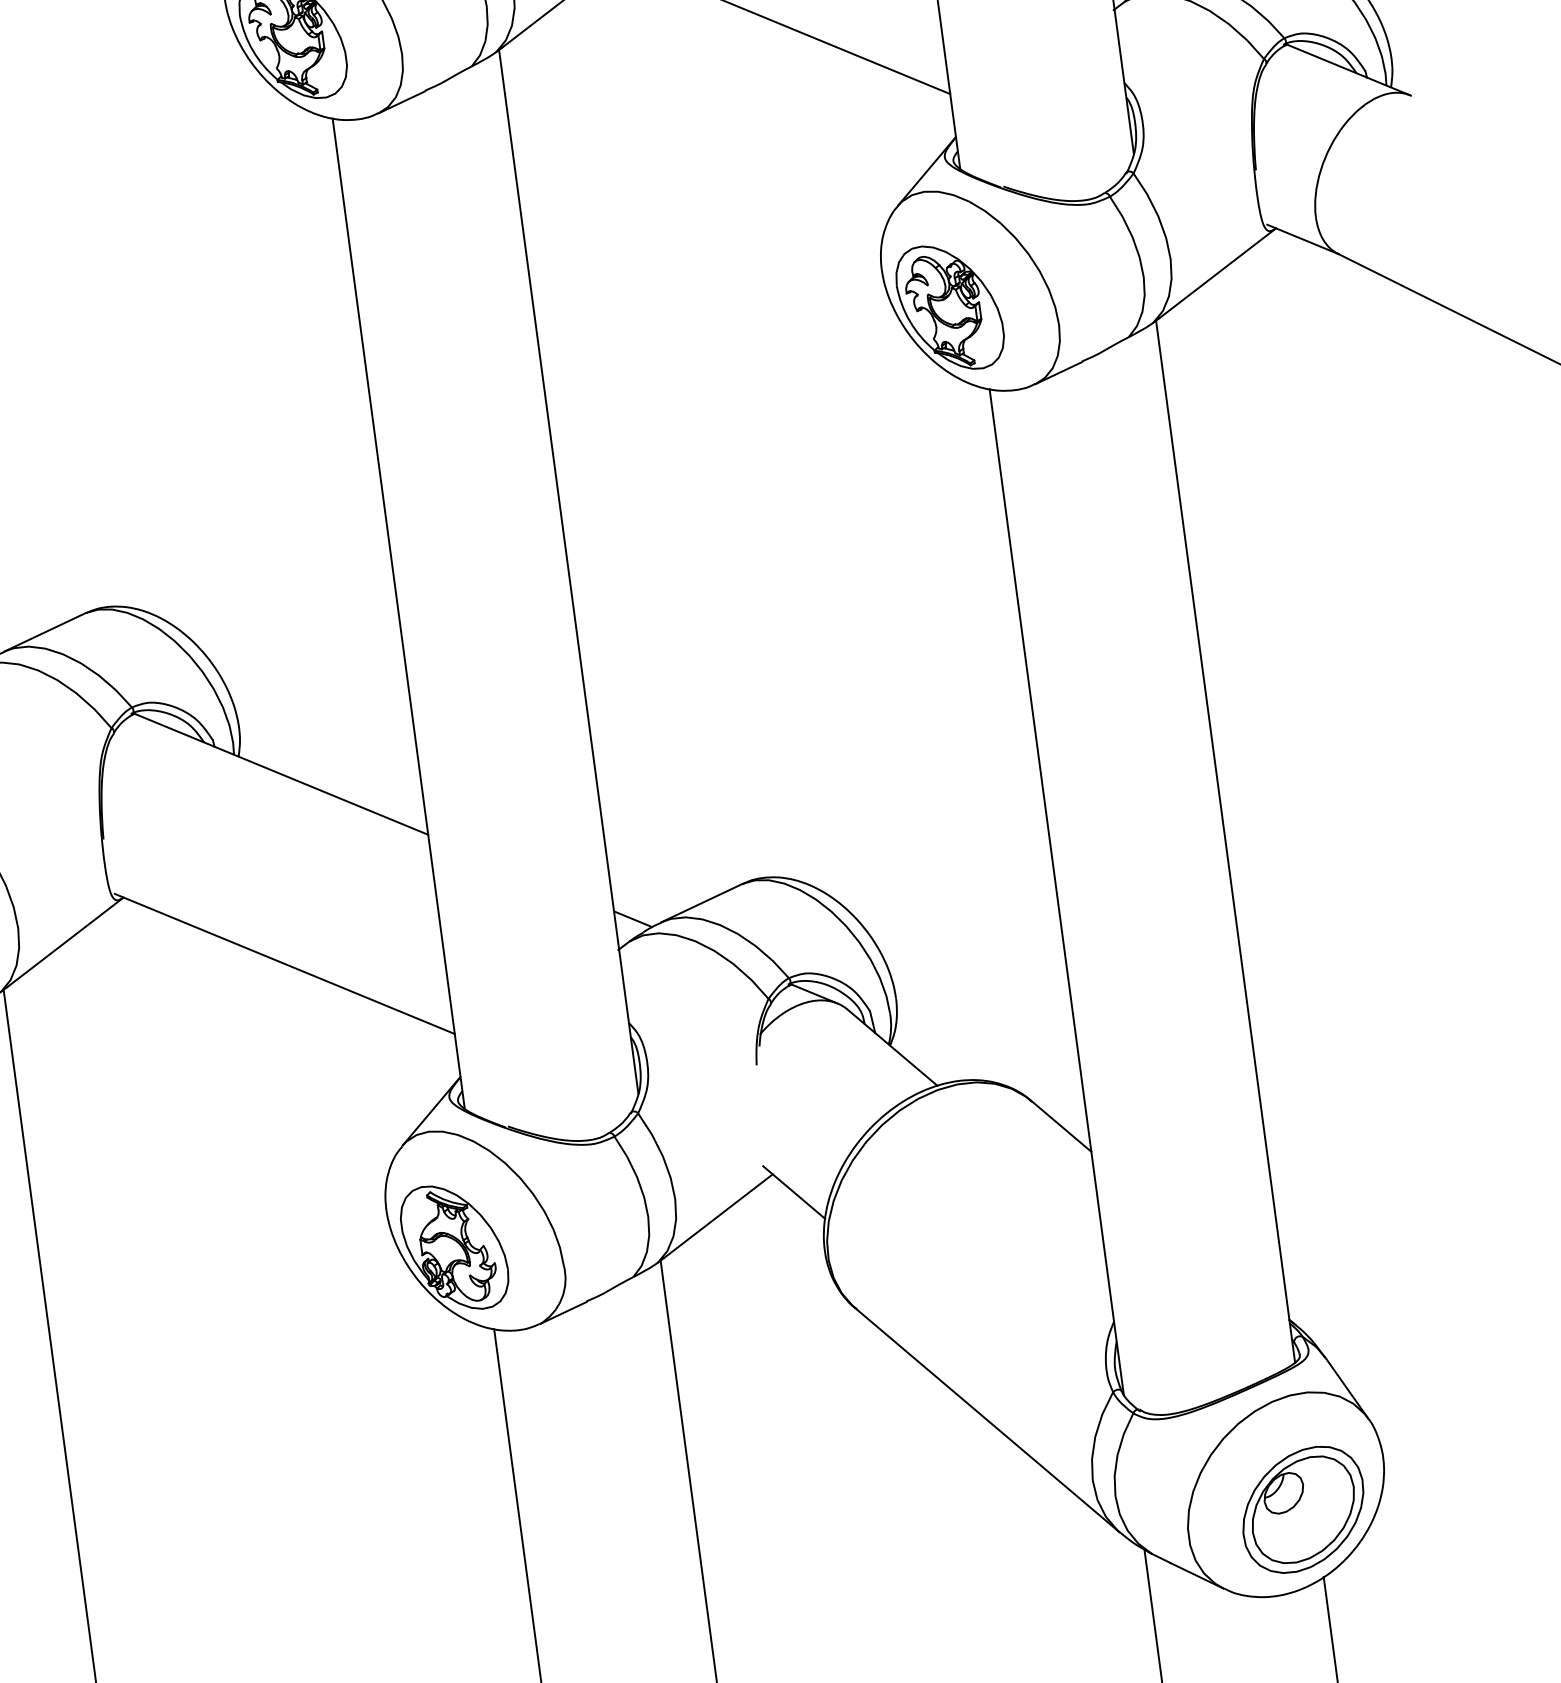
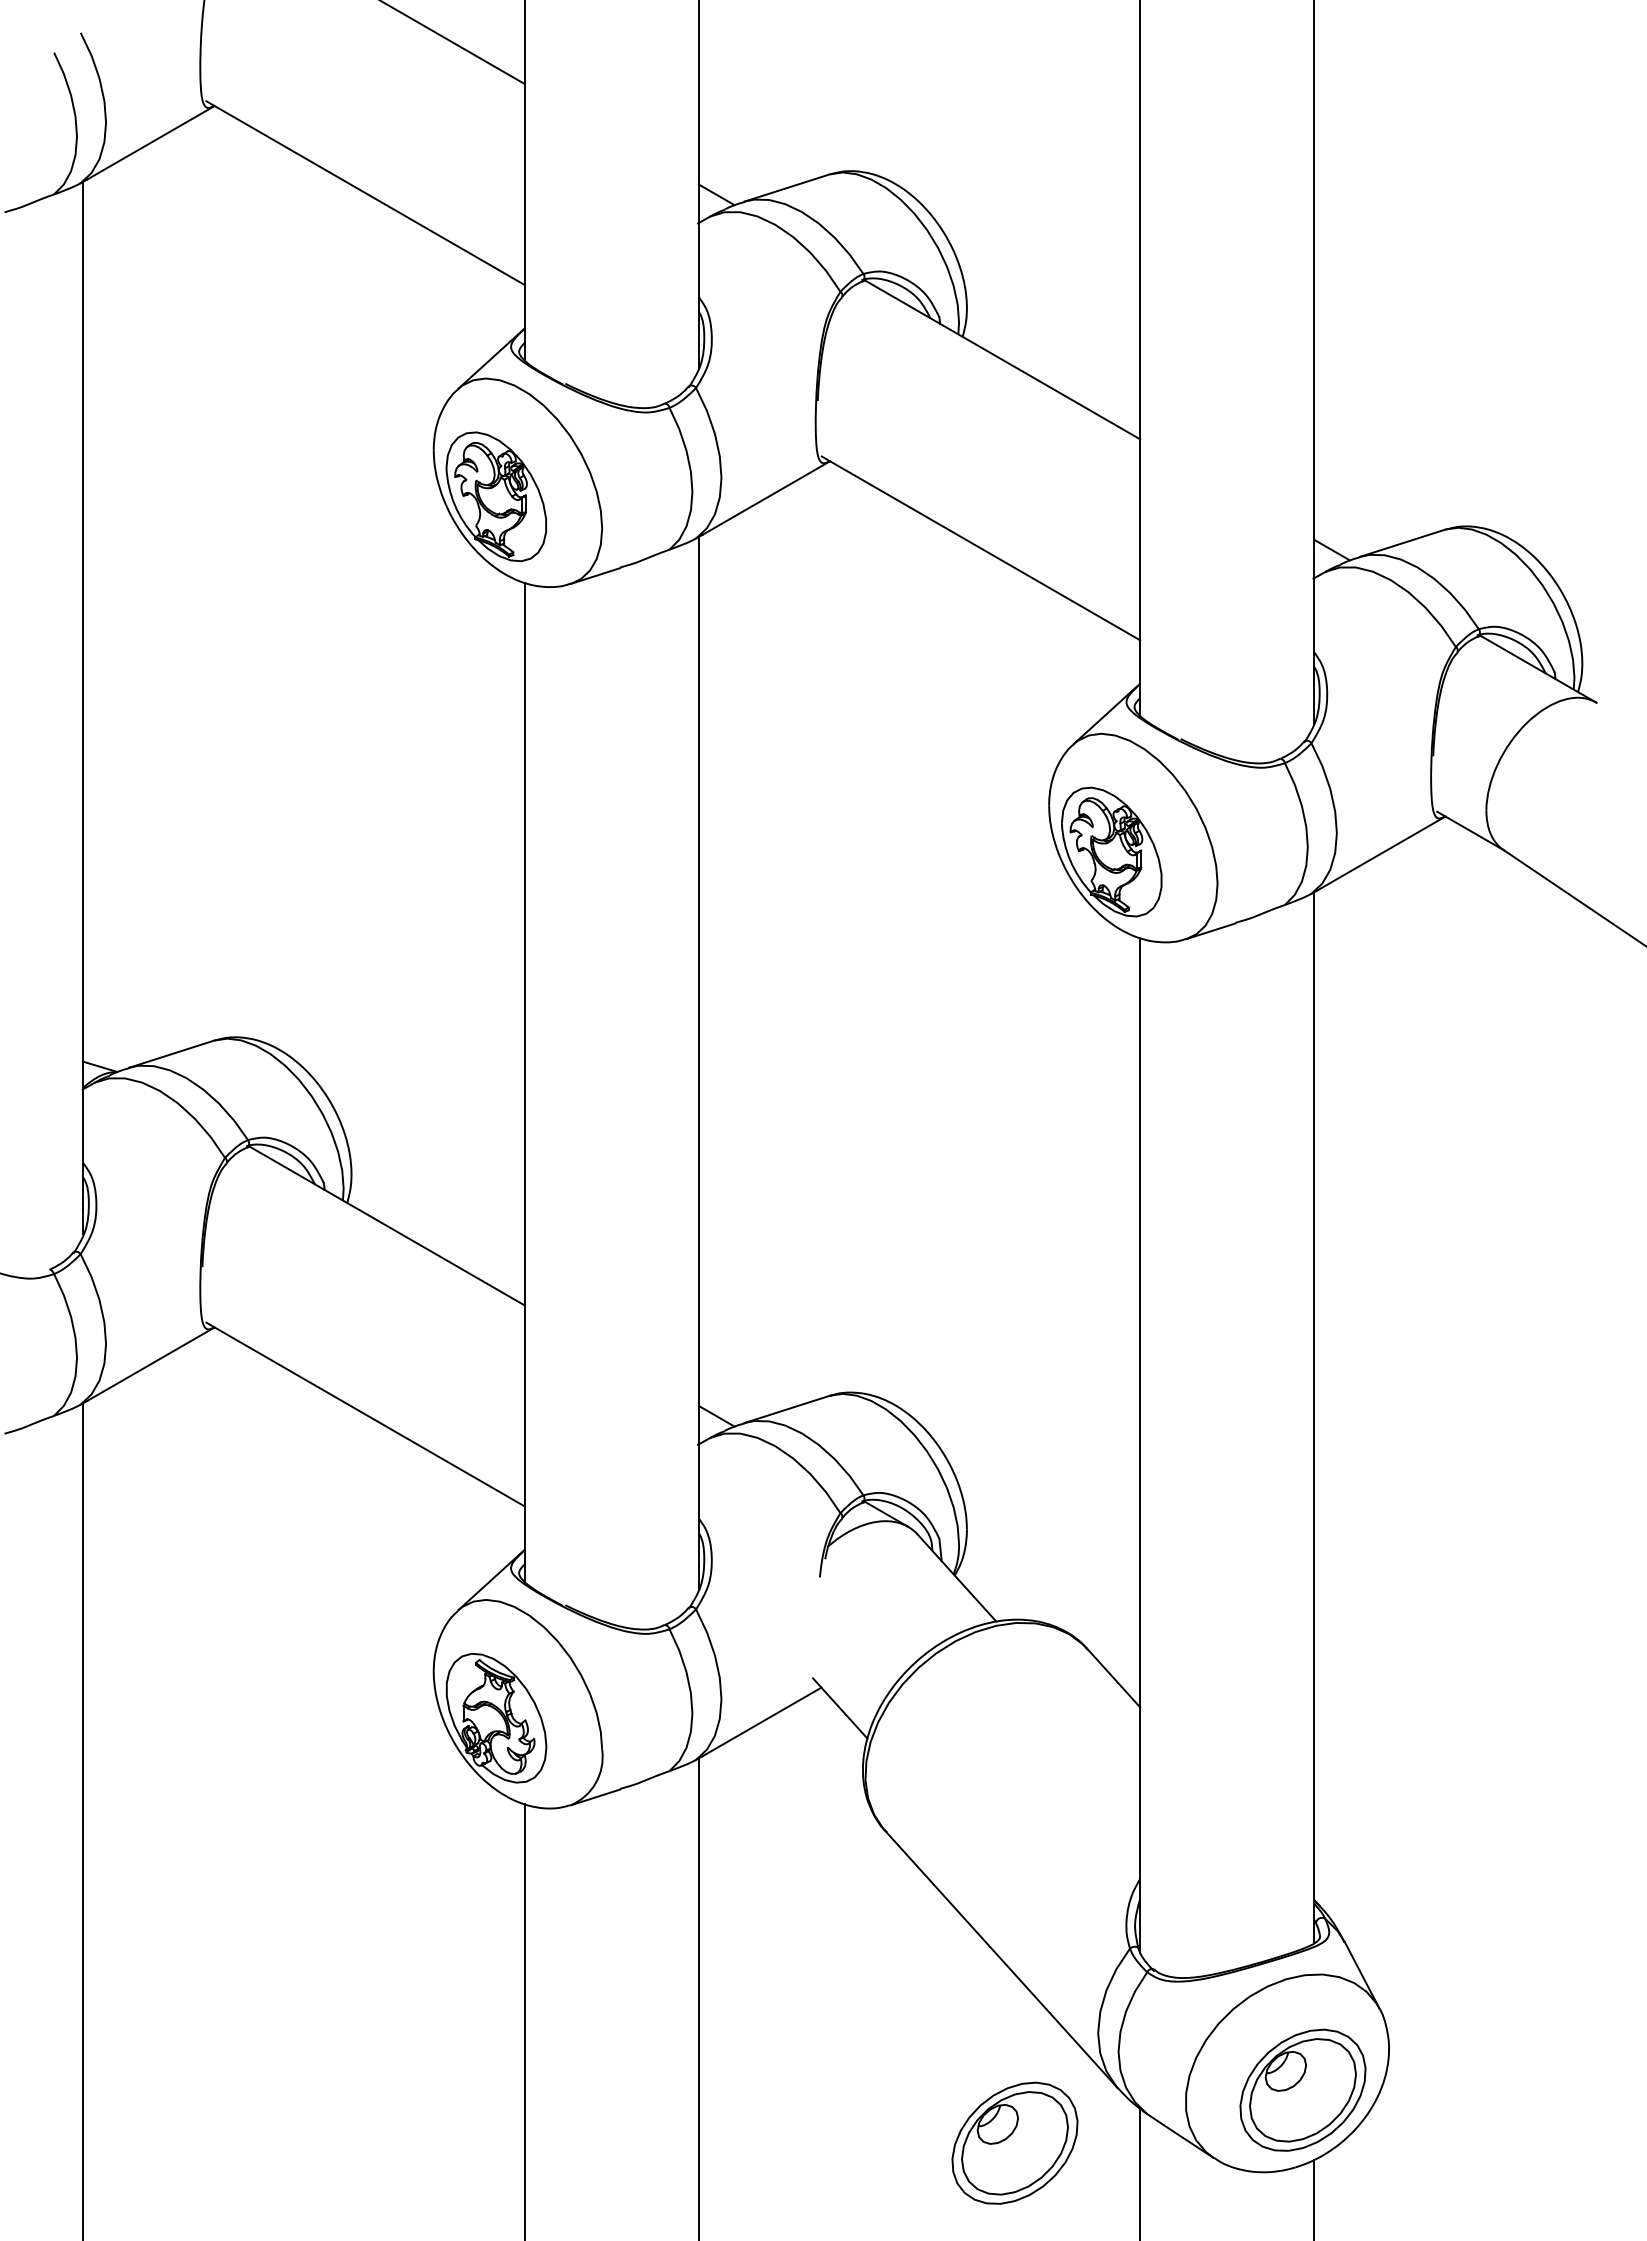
part: (1024, 1599) -> (1014, 2142), added

